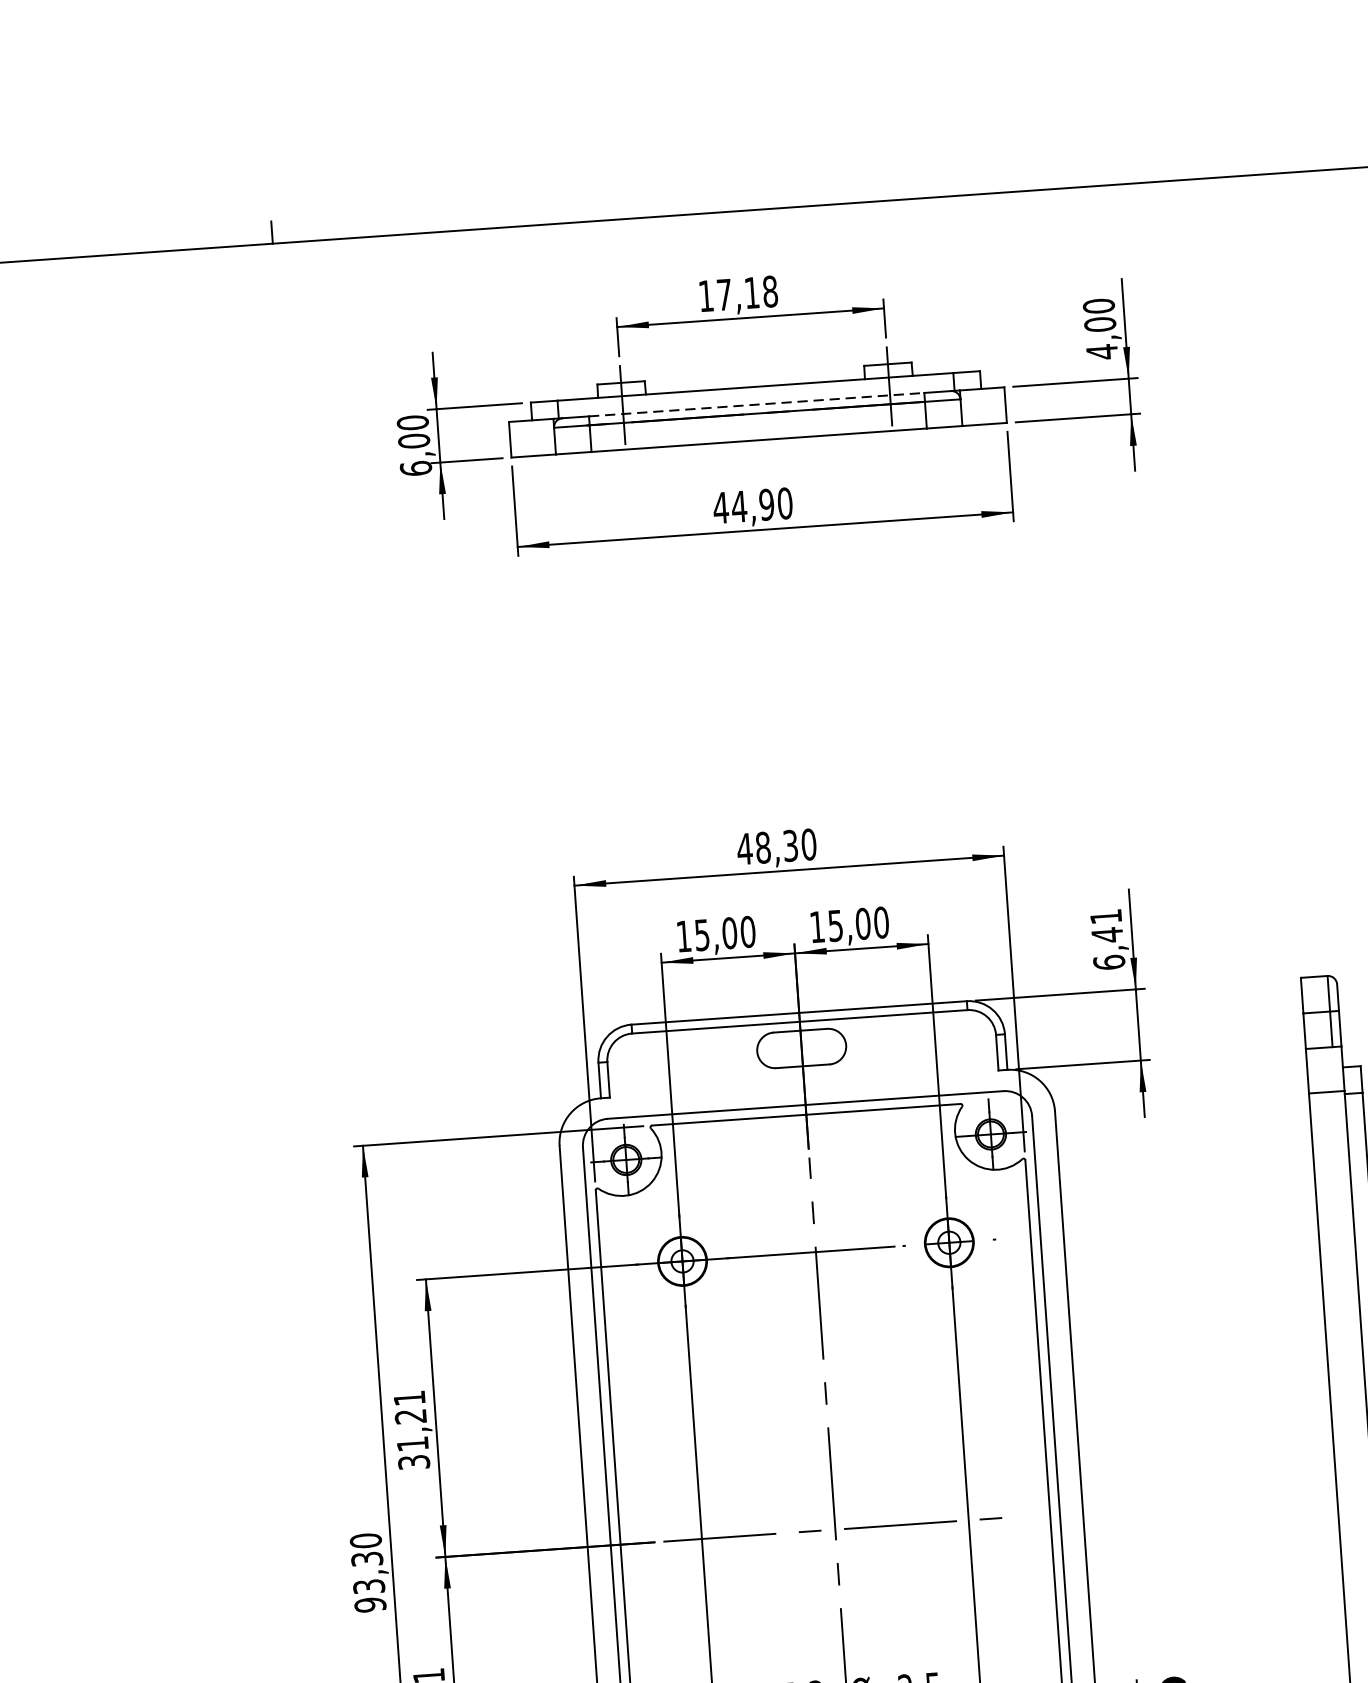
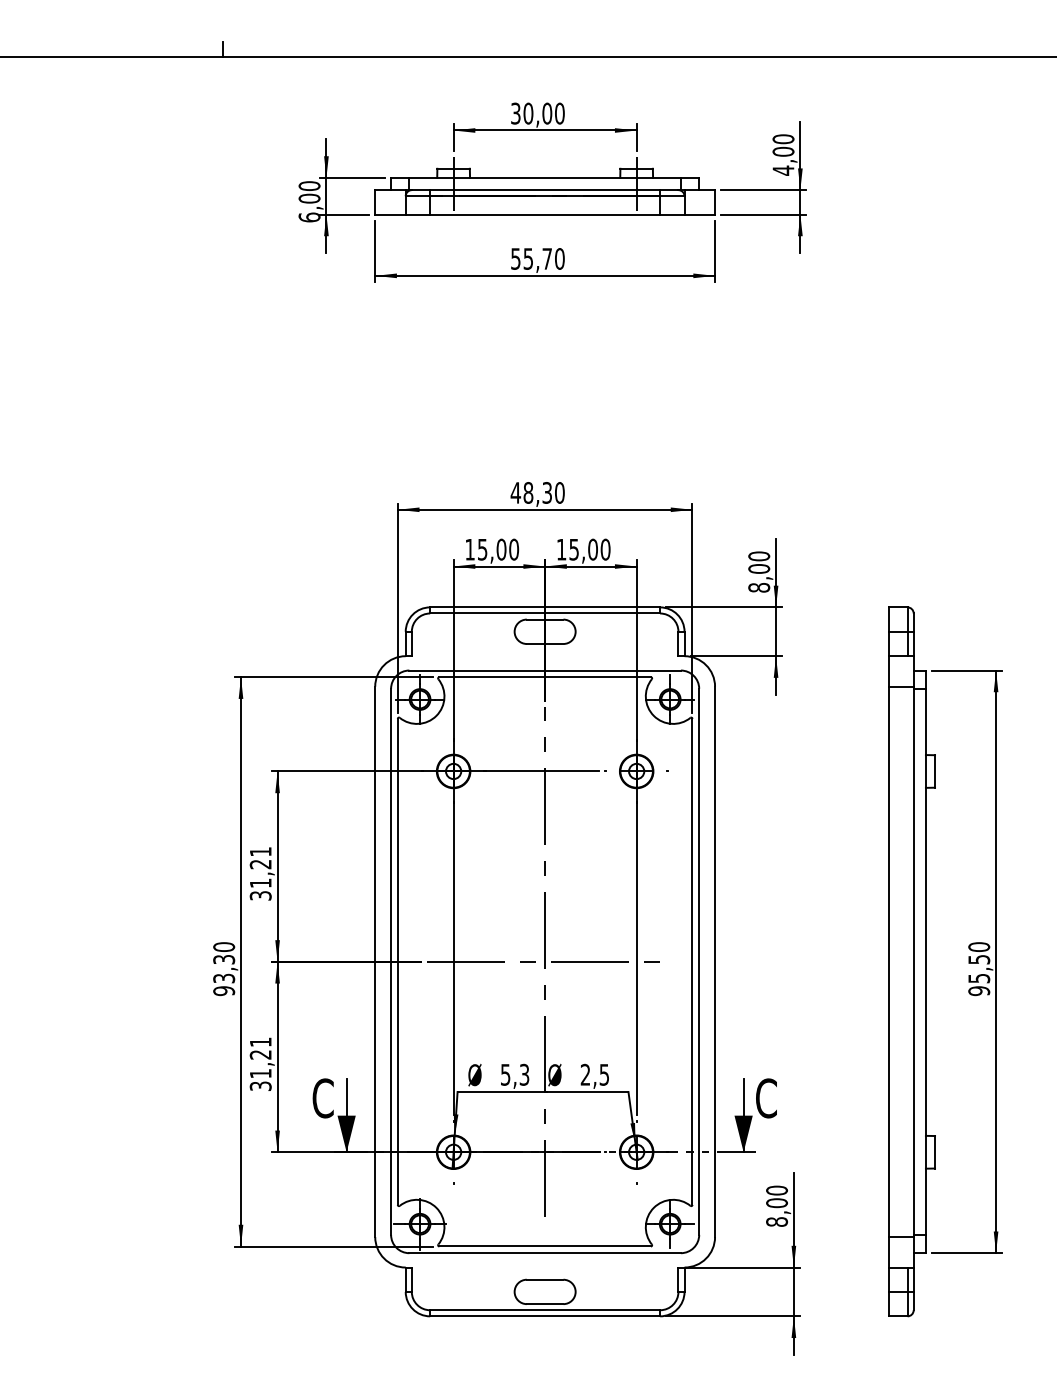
text: (737, 293) -> (537, 113), 17,18 -> 30,00
line: (757, 405) -> (545, 190), dashed -> solid
text: (743, 505) -> (531, 258), 44,90 -> 55,70
text: (1108, 938) -> (759, 571), 6,41 -> 8,00

